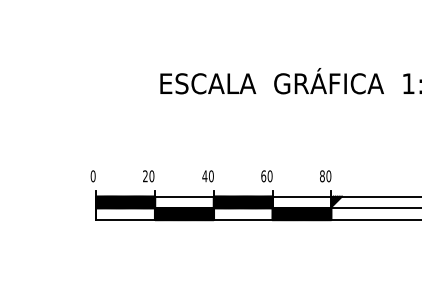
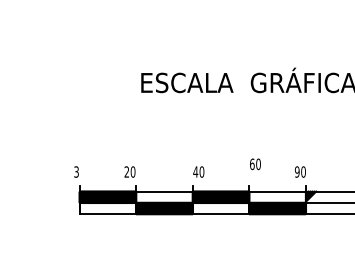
text: (92, 176) -> (75, 172), 0 -> 3
text: (207, 176) -> (198, 172), moved
text: (266, 176) -> (255, 164), moved
text: (321, 176) -> (296, 172), 80 -> 90

